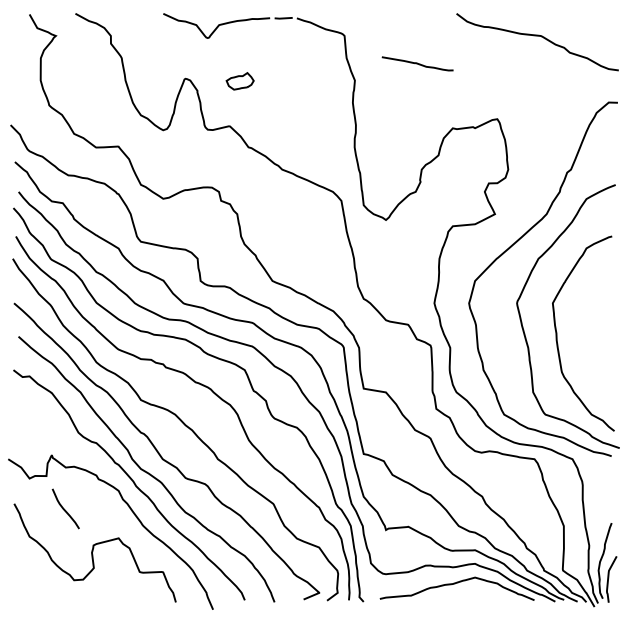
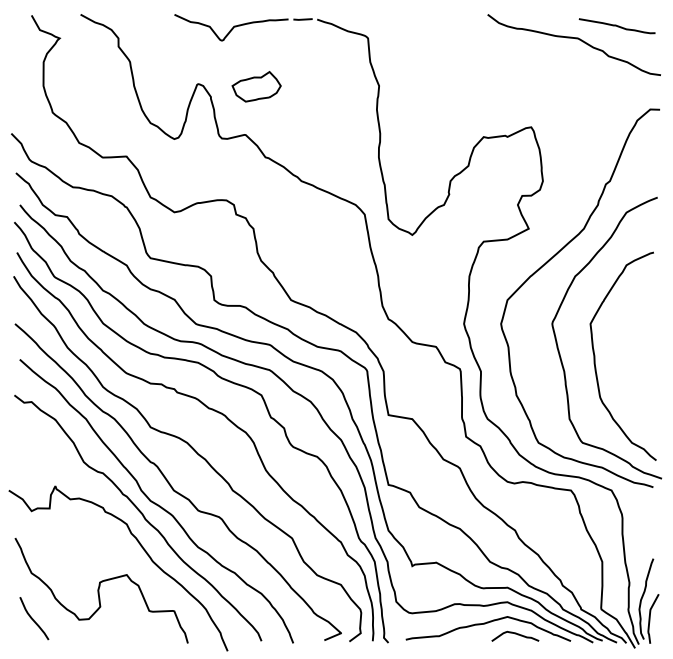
curve: (417, 64) -> (616, 26), moved
part: (240, 81) -> (256, 86), size x1.67
curve: (65, 508) -> (33, 618), moved
curve: (482, 594) -> (515, 634), added

